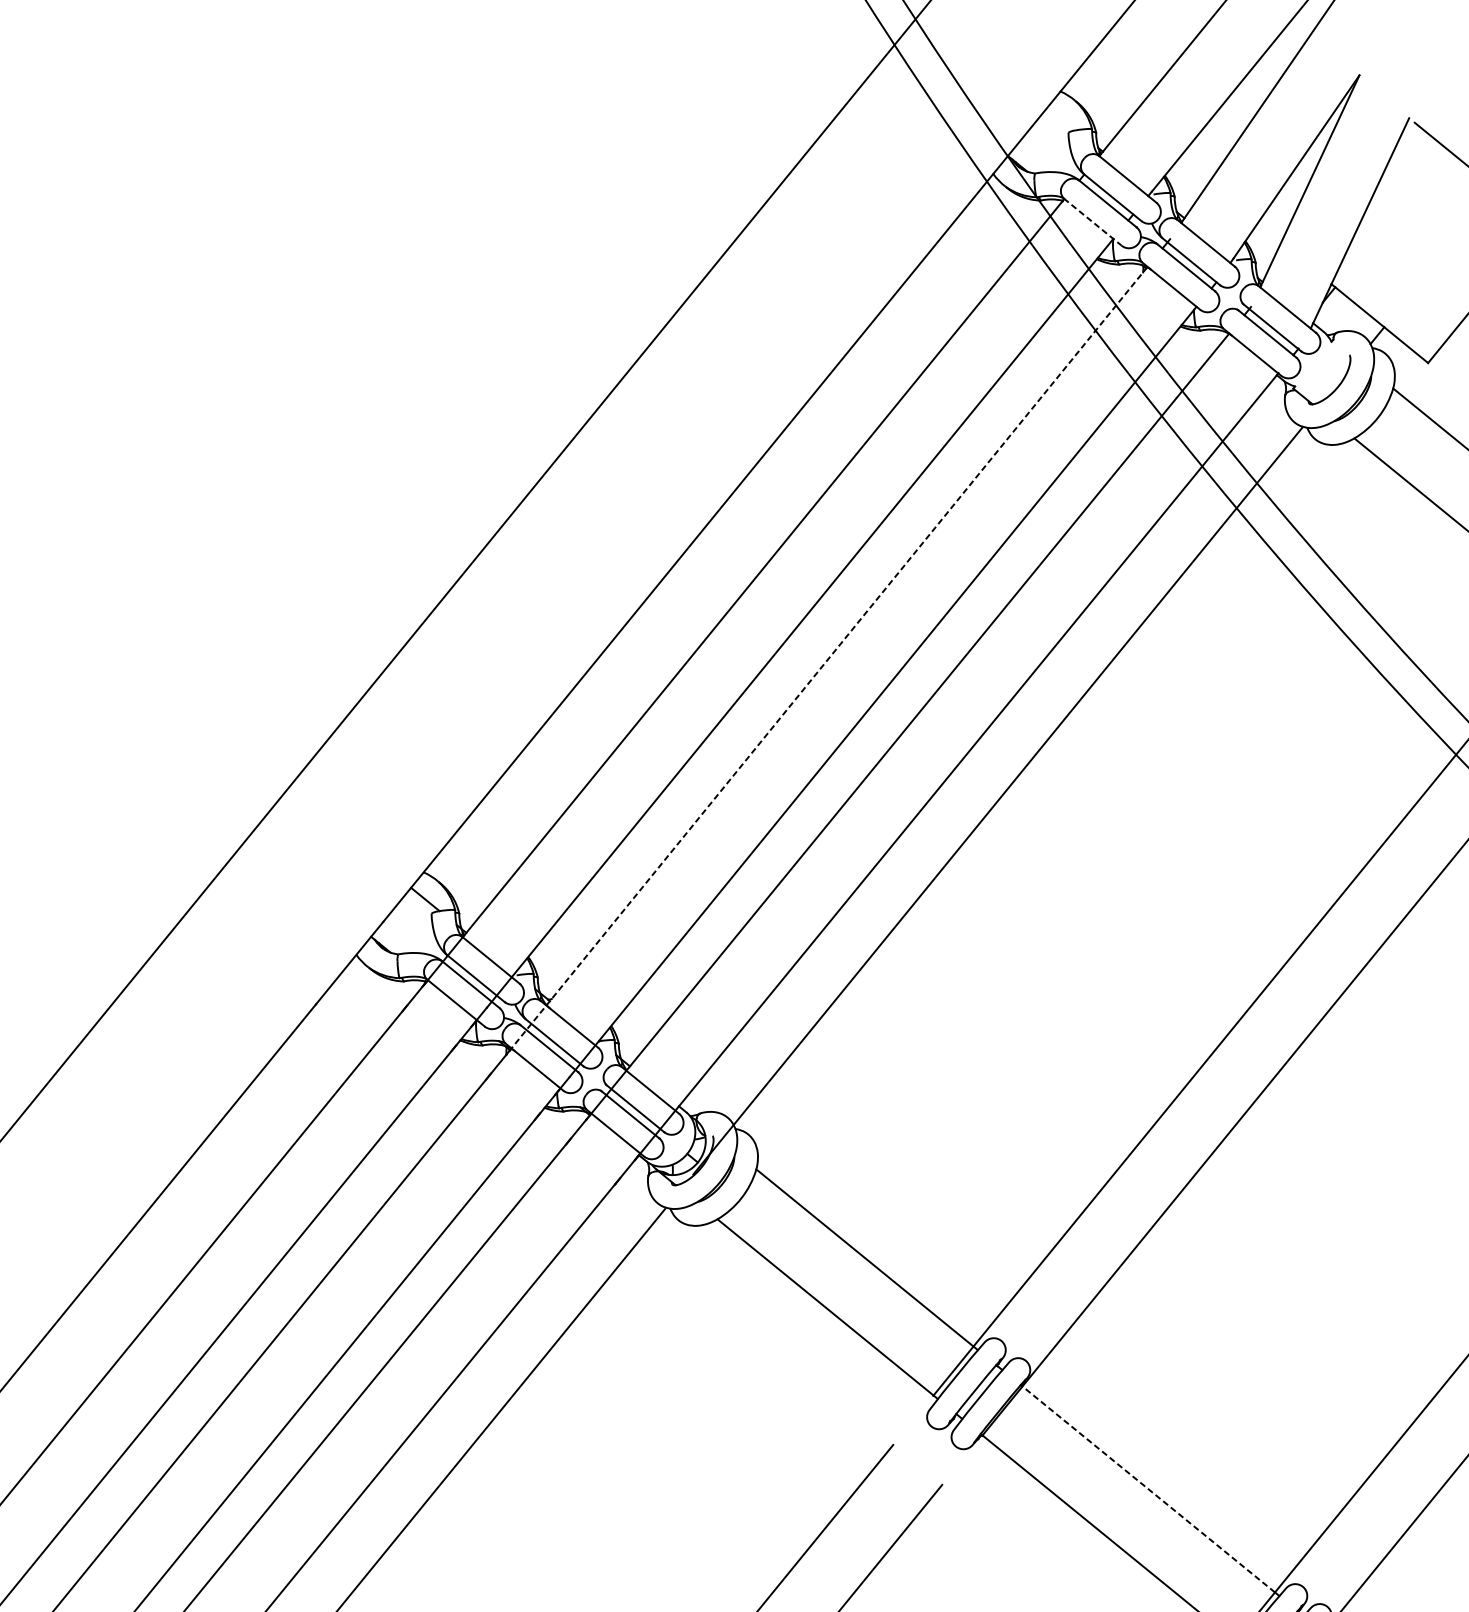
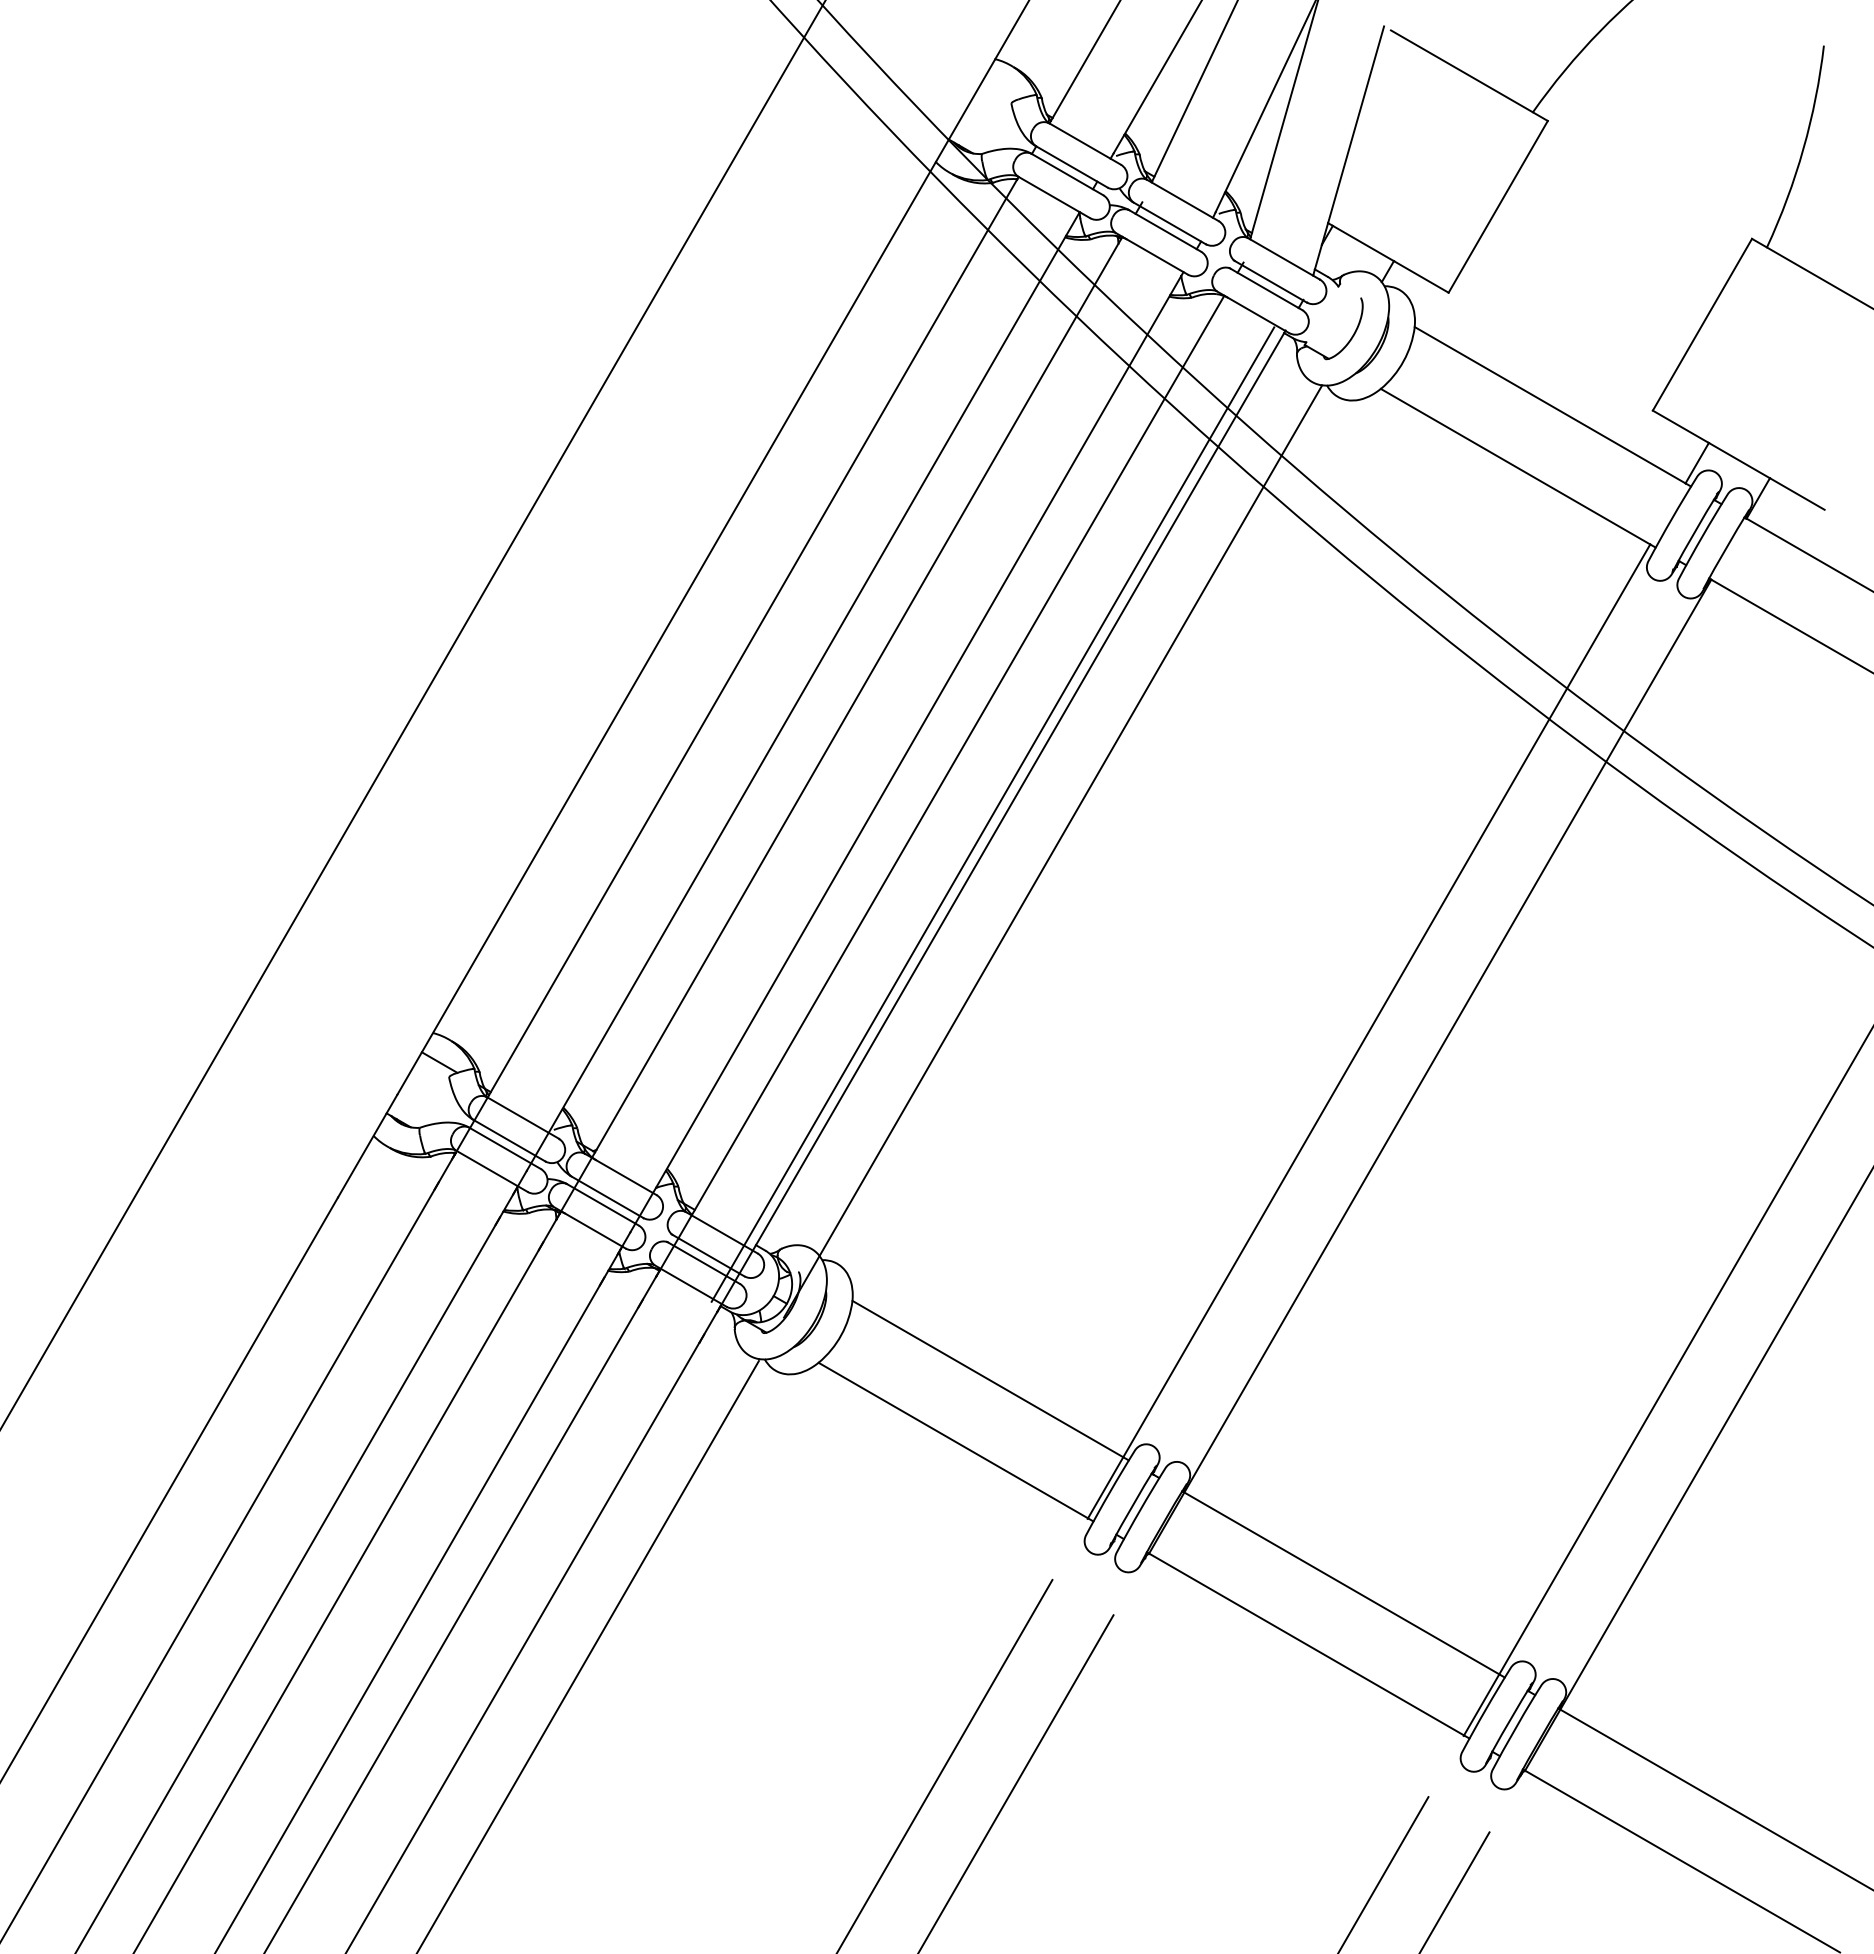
line: (1093, 222) -> (1054, 197), dashed -> solid
line: (826, 661) -> (839, 728), dashed -> solid
line: (949, 759) -> (992, 814), added
line: (1148, 1488) -> (1341, 1582), dashed -> solid

